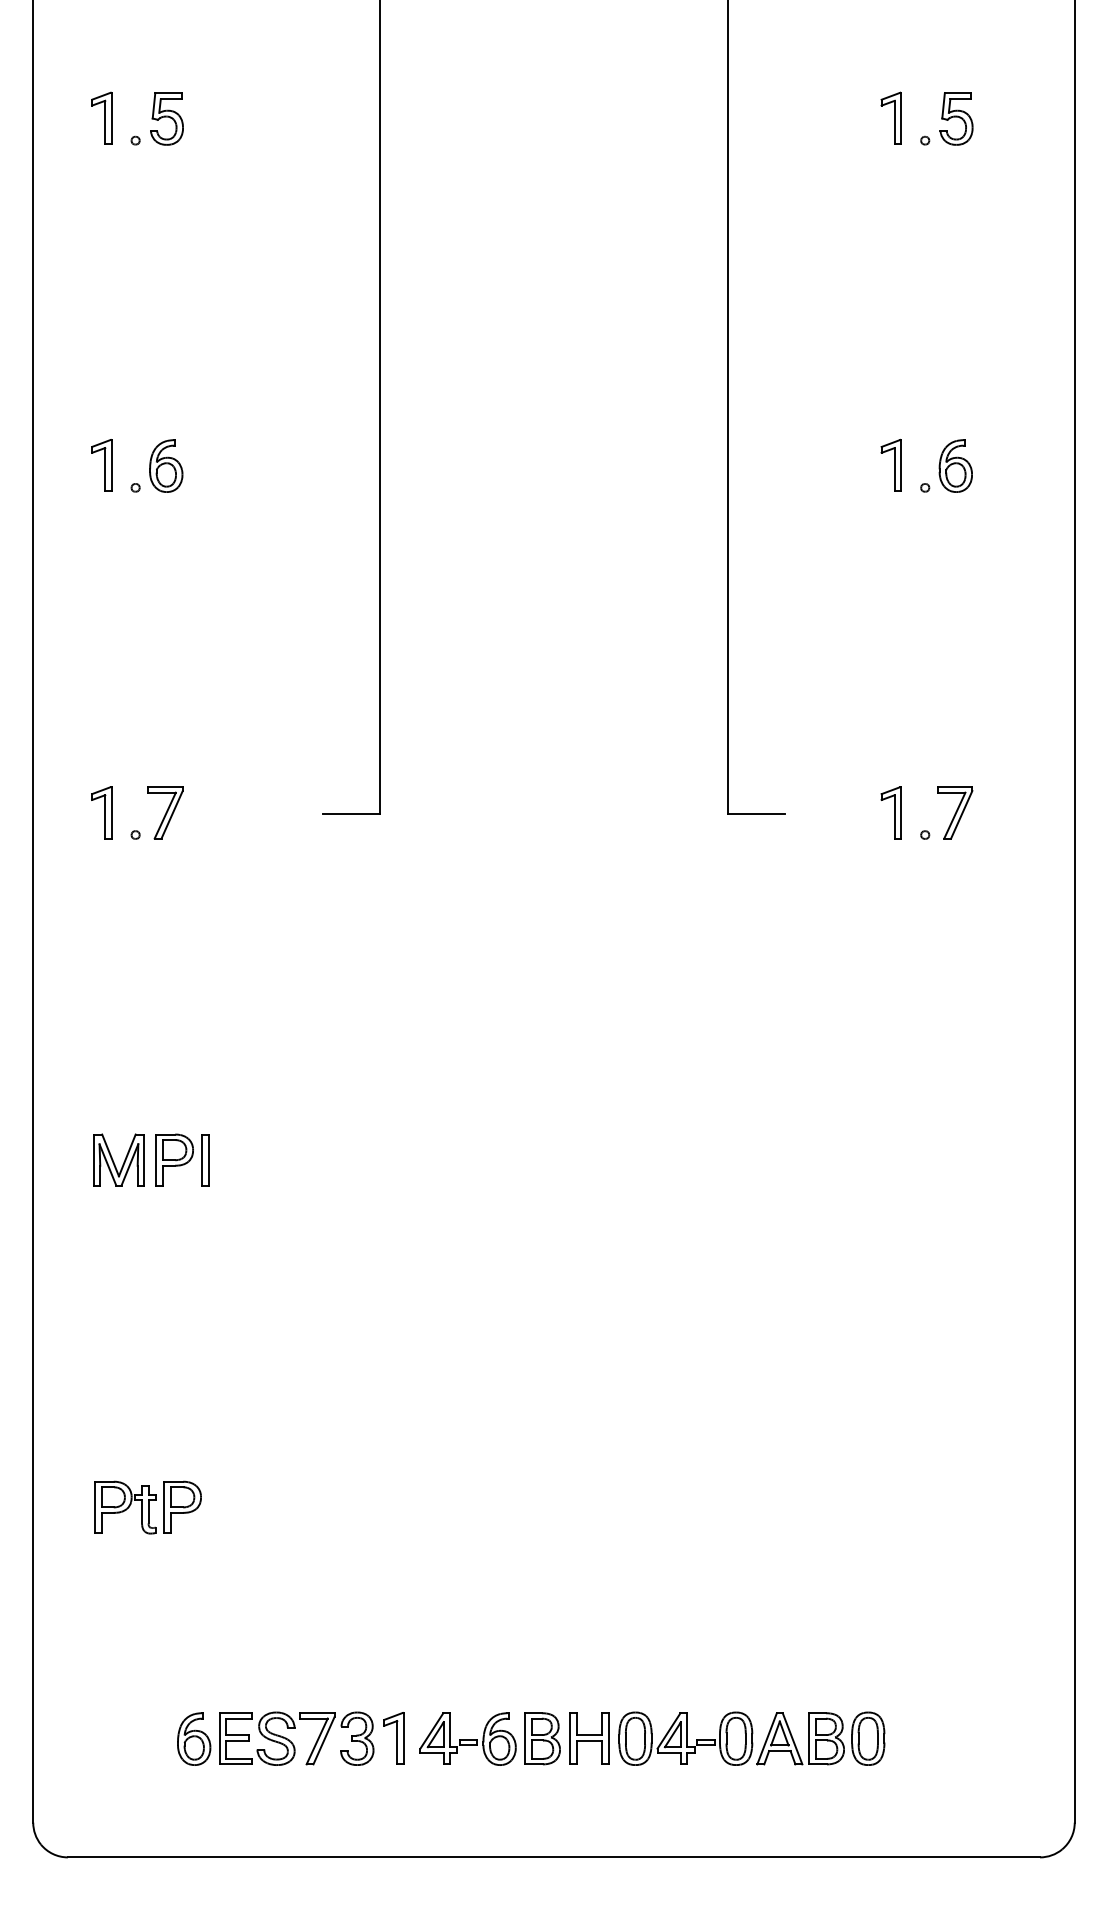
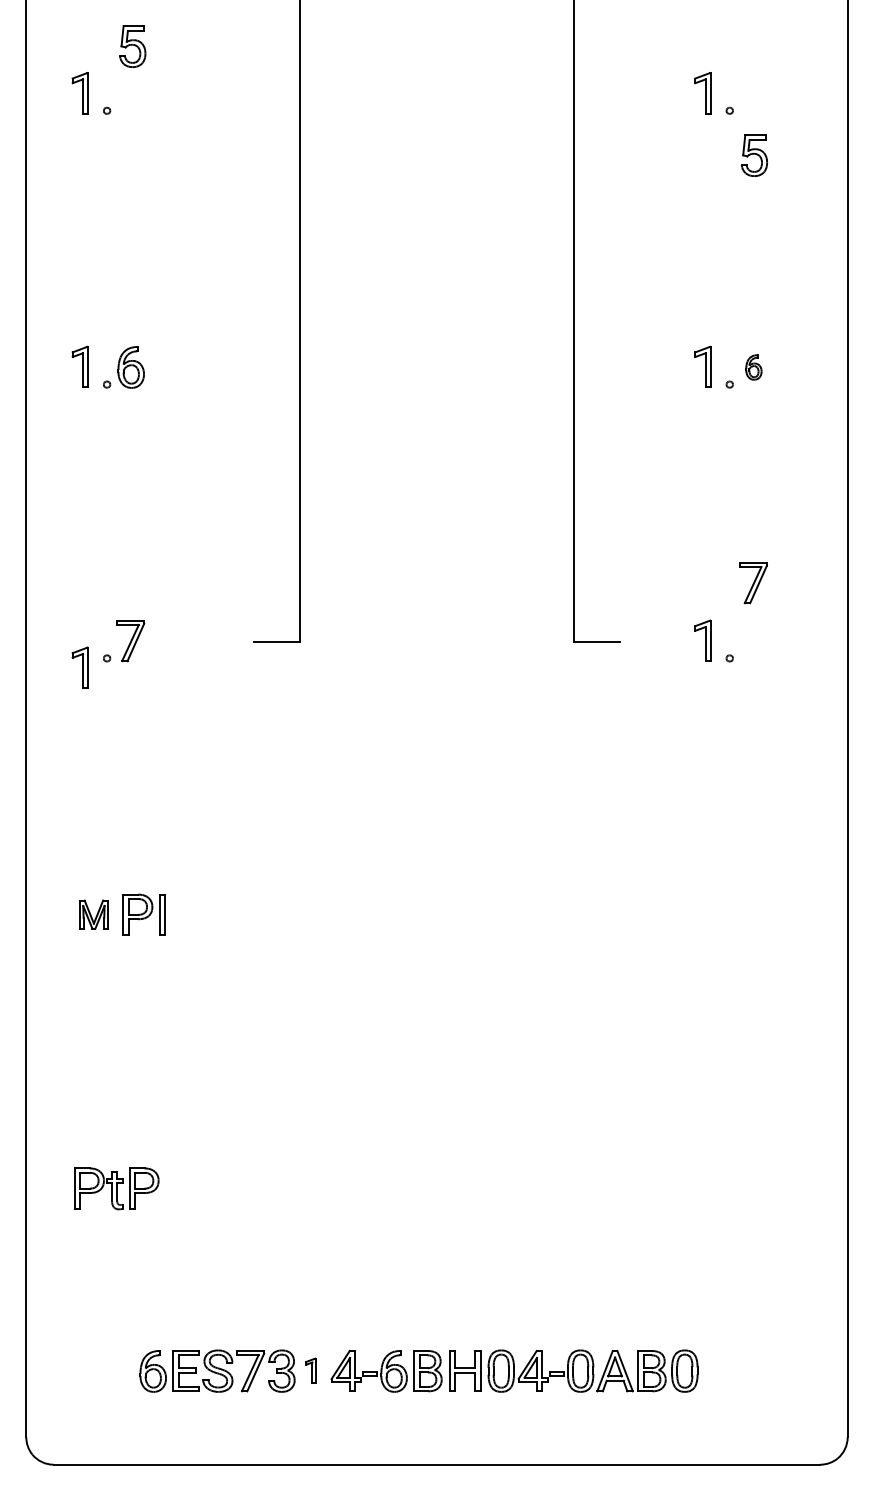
part: (166, 118) -> (132, 46), moved
part: (956, 118) -> (754, 155), moved
part: (955, 466) -> (753, 367), size x0.6
part: (100, 812) -> (79, 667), moved
part: (955, 813) -> (753, 583), moved
part: (118, 1159) -> (93, 914), size x0.7
part: (393, 1737) -> (310, 1370), size x0.6

